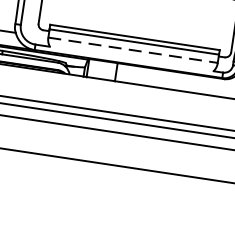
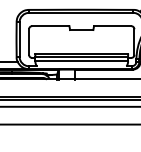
line: (134, 50) -> (82, 61), dashed -> solid

